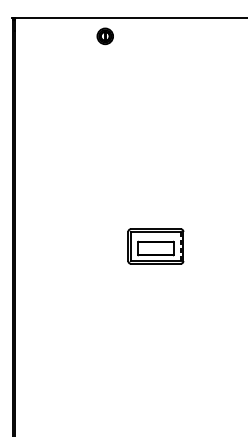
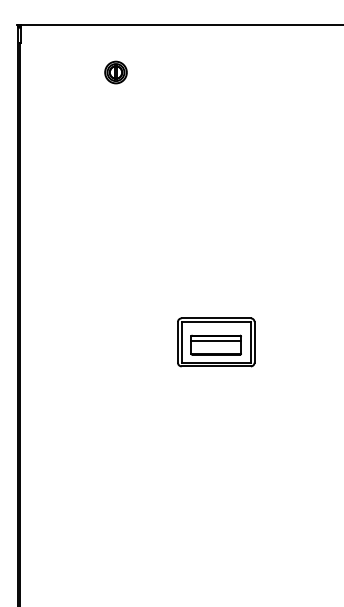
part: (104, 36) -> (115, 72), moved
line: (156, 245) -> (216, 340), added
line: (180, 245) -> (250, 341), dashed -> solid

